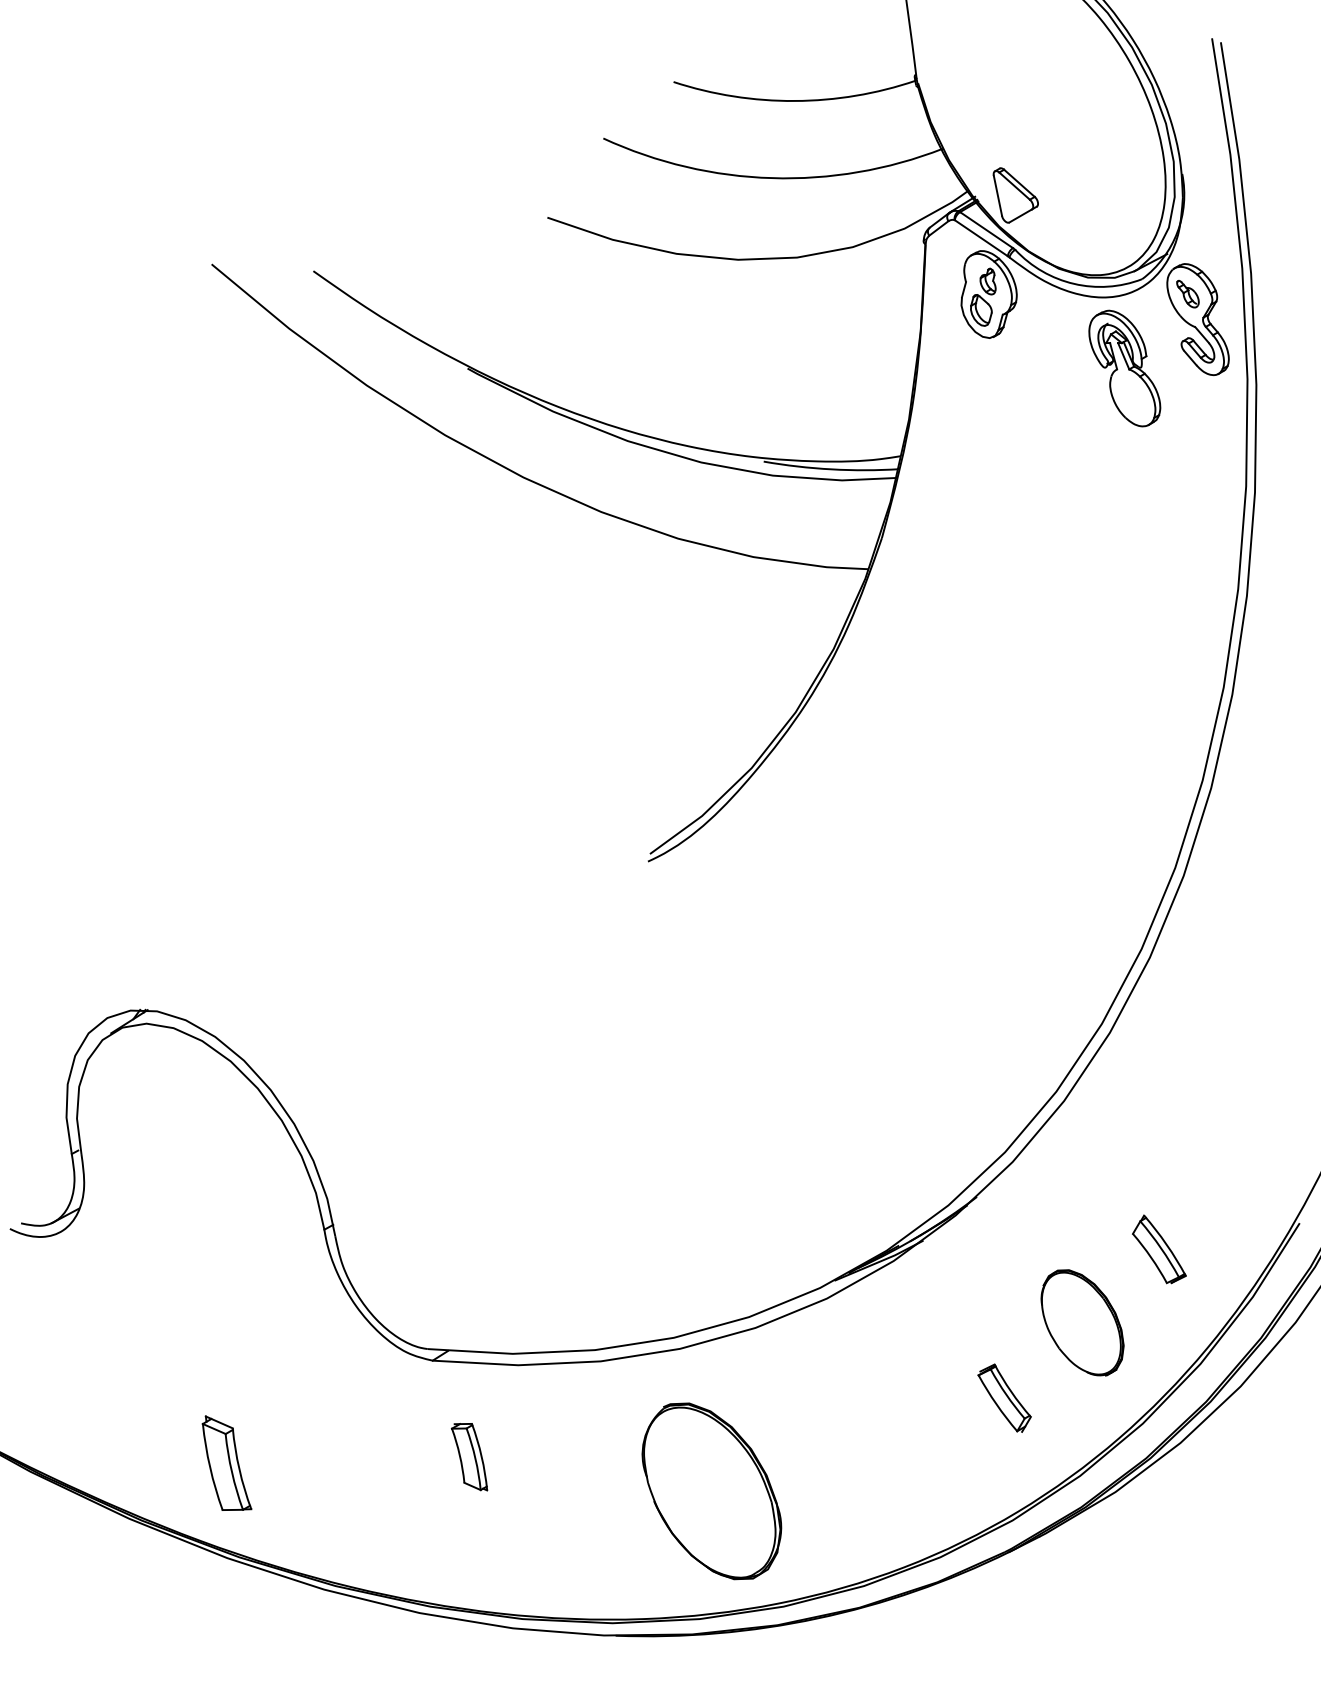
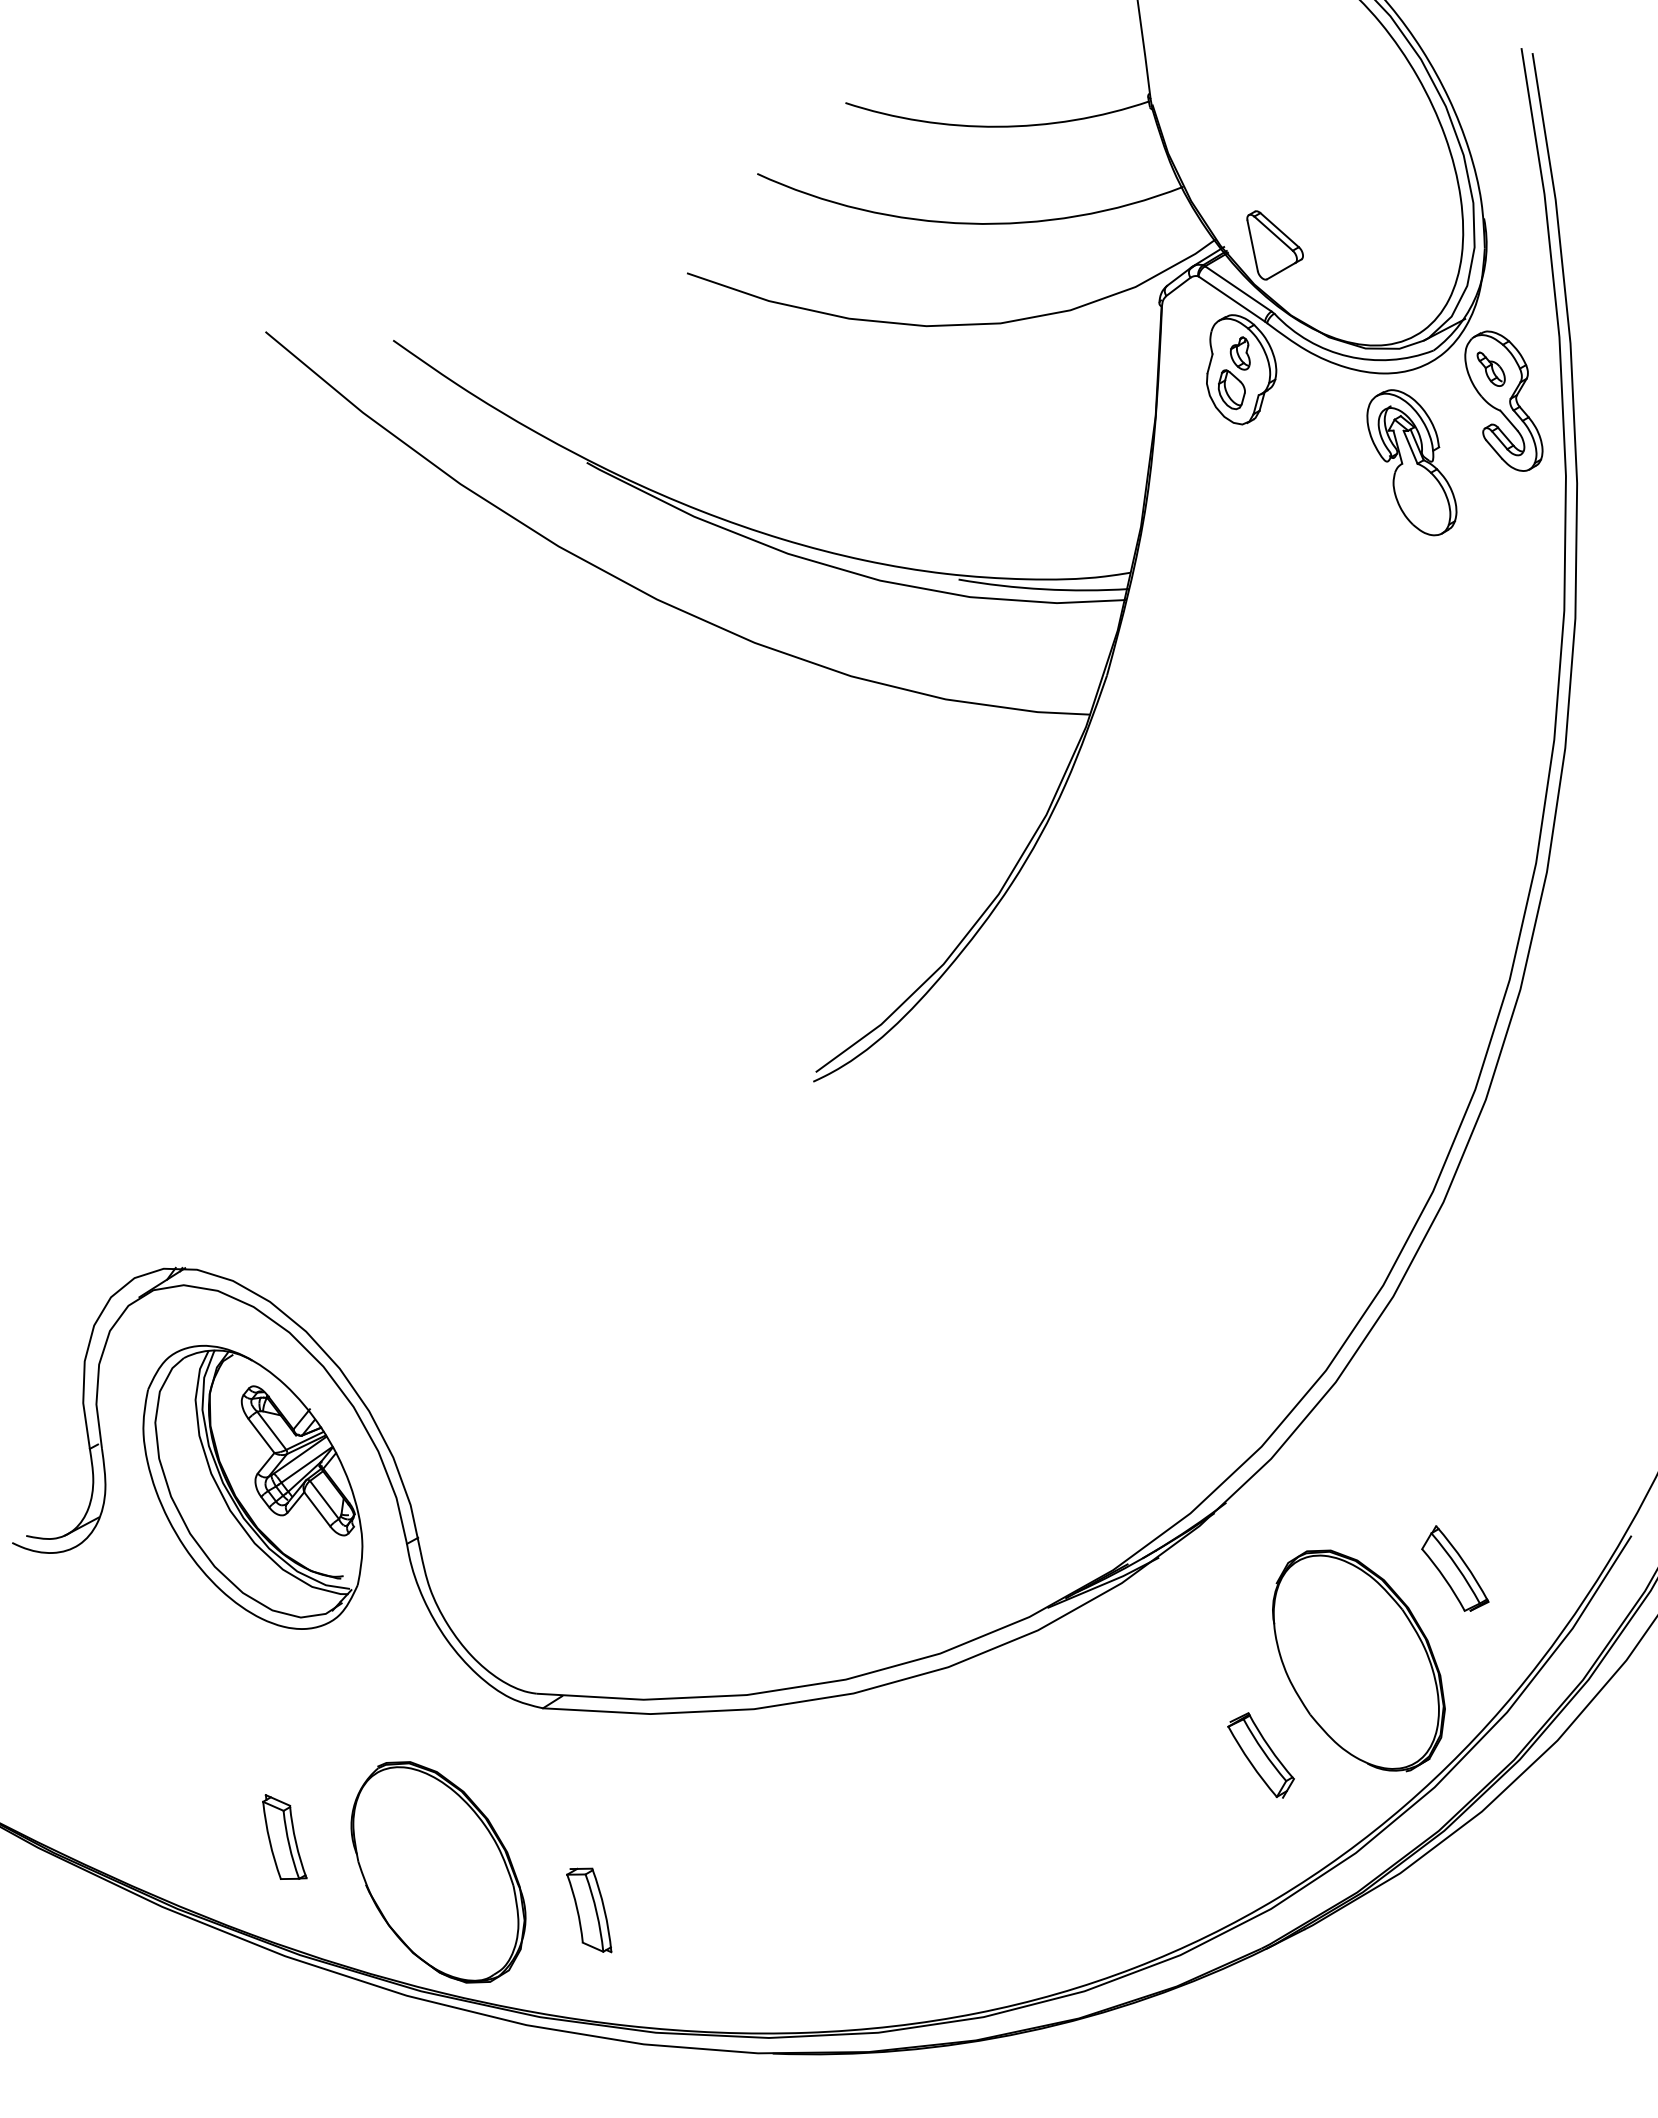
part: (201, 1184) -> (252, 1486), added
part: (1082, 1322) -> (1358, 1660), size x1.67
part: (469, 1457) -> (589, 1910), moved
part: (226, 1462) -> (284, 1836), size x0.71
part: (711, 1491) -> (438, 1872), moved

